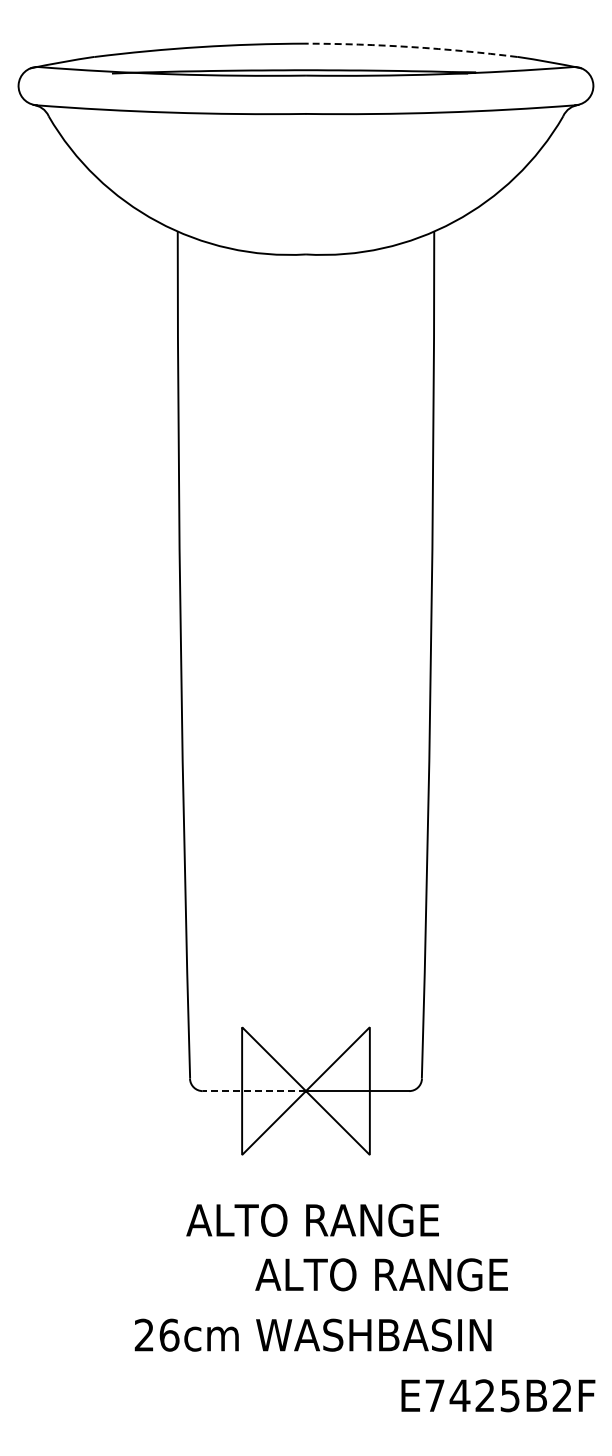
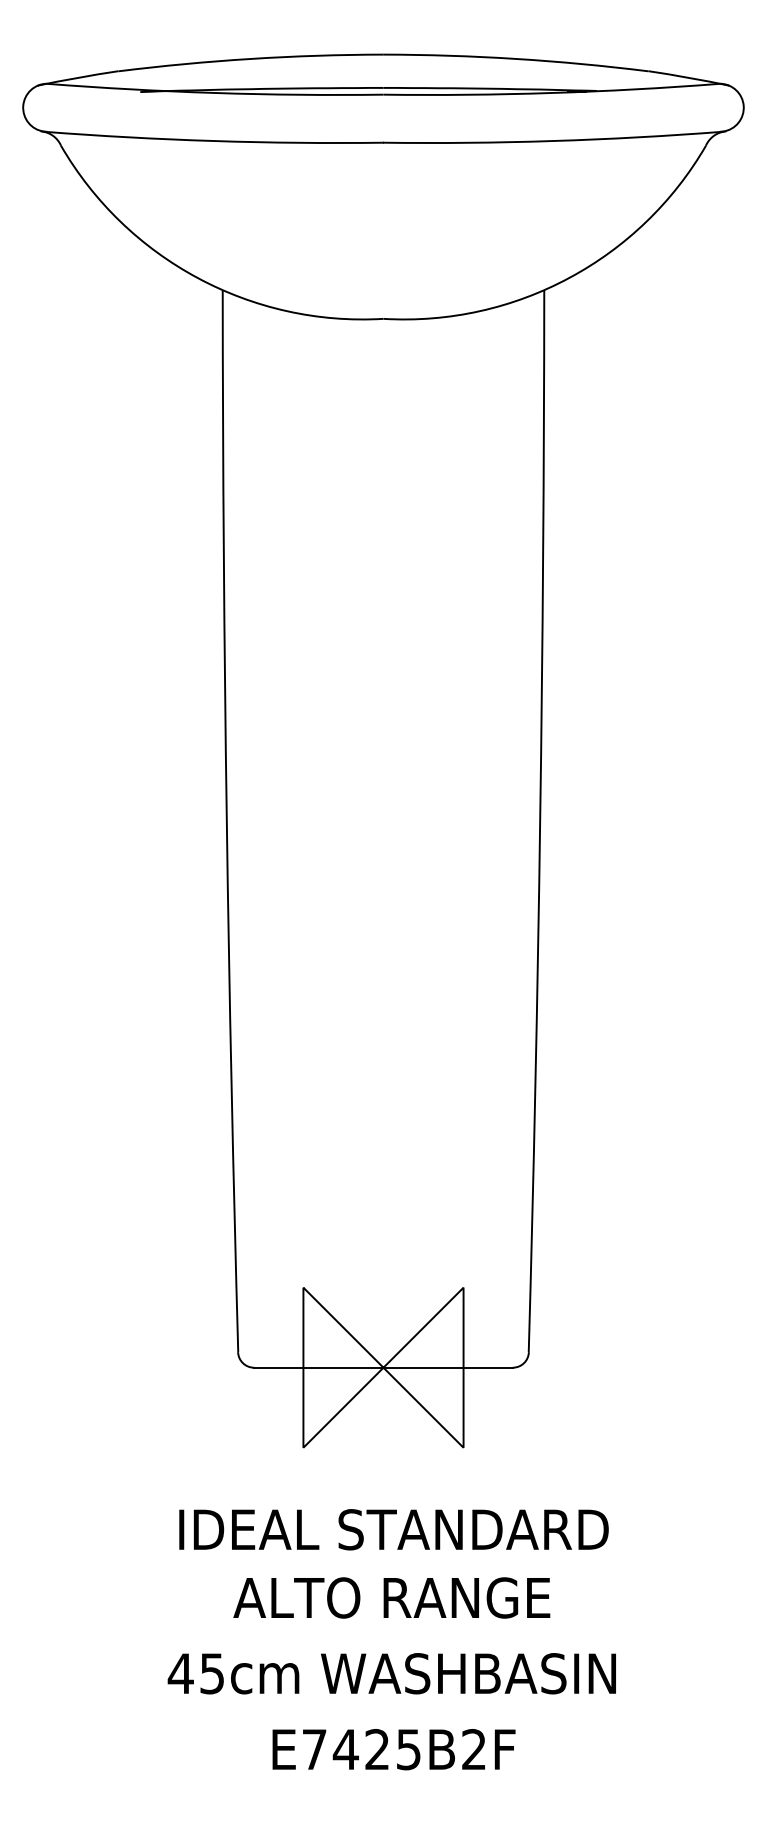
arc: (411, 47) -> (515, 59), dashed -> solid
line: (254, 1091) -> (318, 1368), dashed -> solid
text: (314, 1219) -> (394, 1528), ALTO RANGE -> IDEAL STANDARD
text: (381, 1274) -> (391, 1597), moved
text: (156, 1334) -> (196, 1672), 26cm -> 45cm
text: (498, 1395) -> (394, 1749), moved

